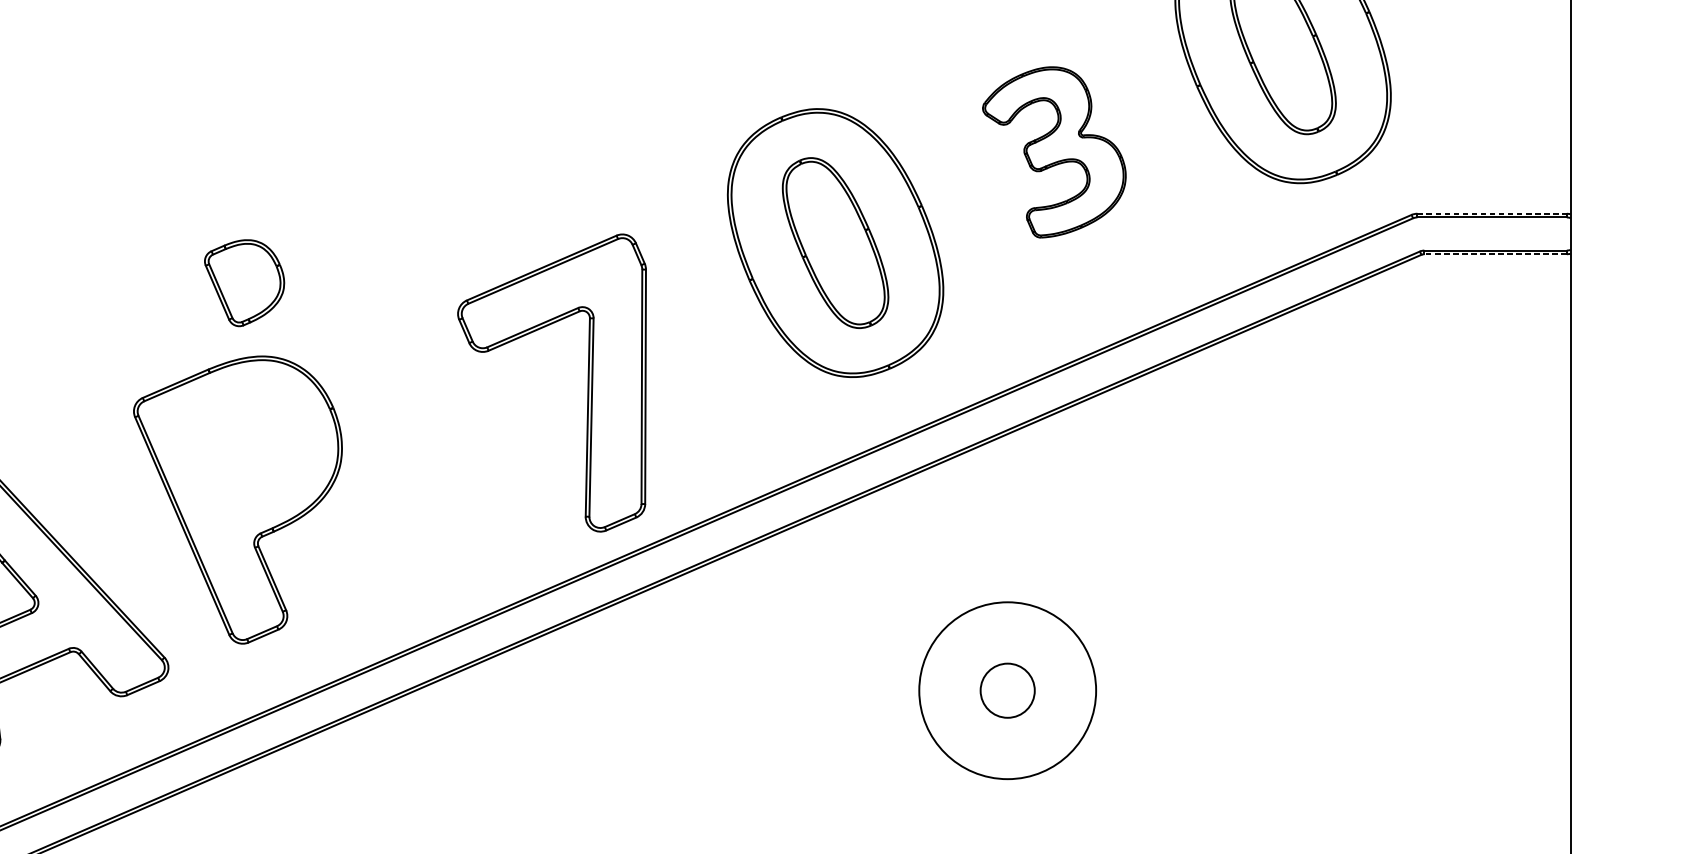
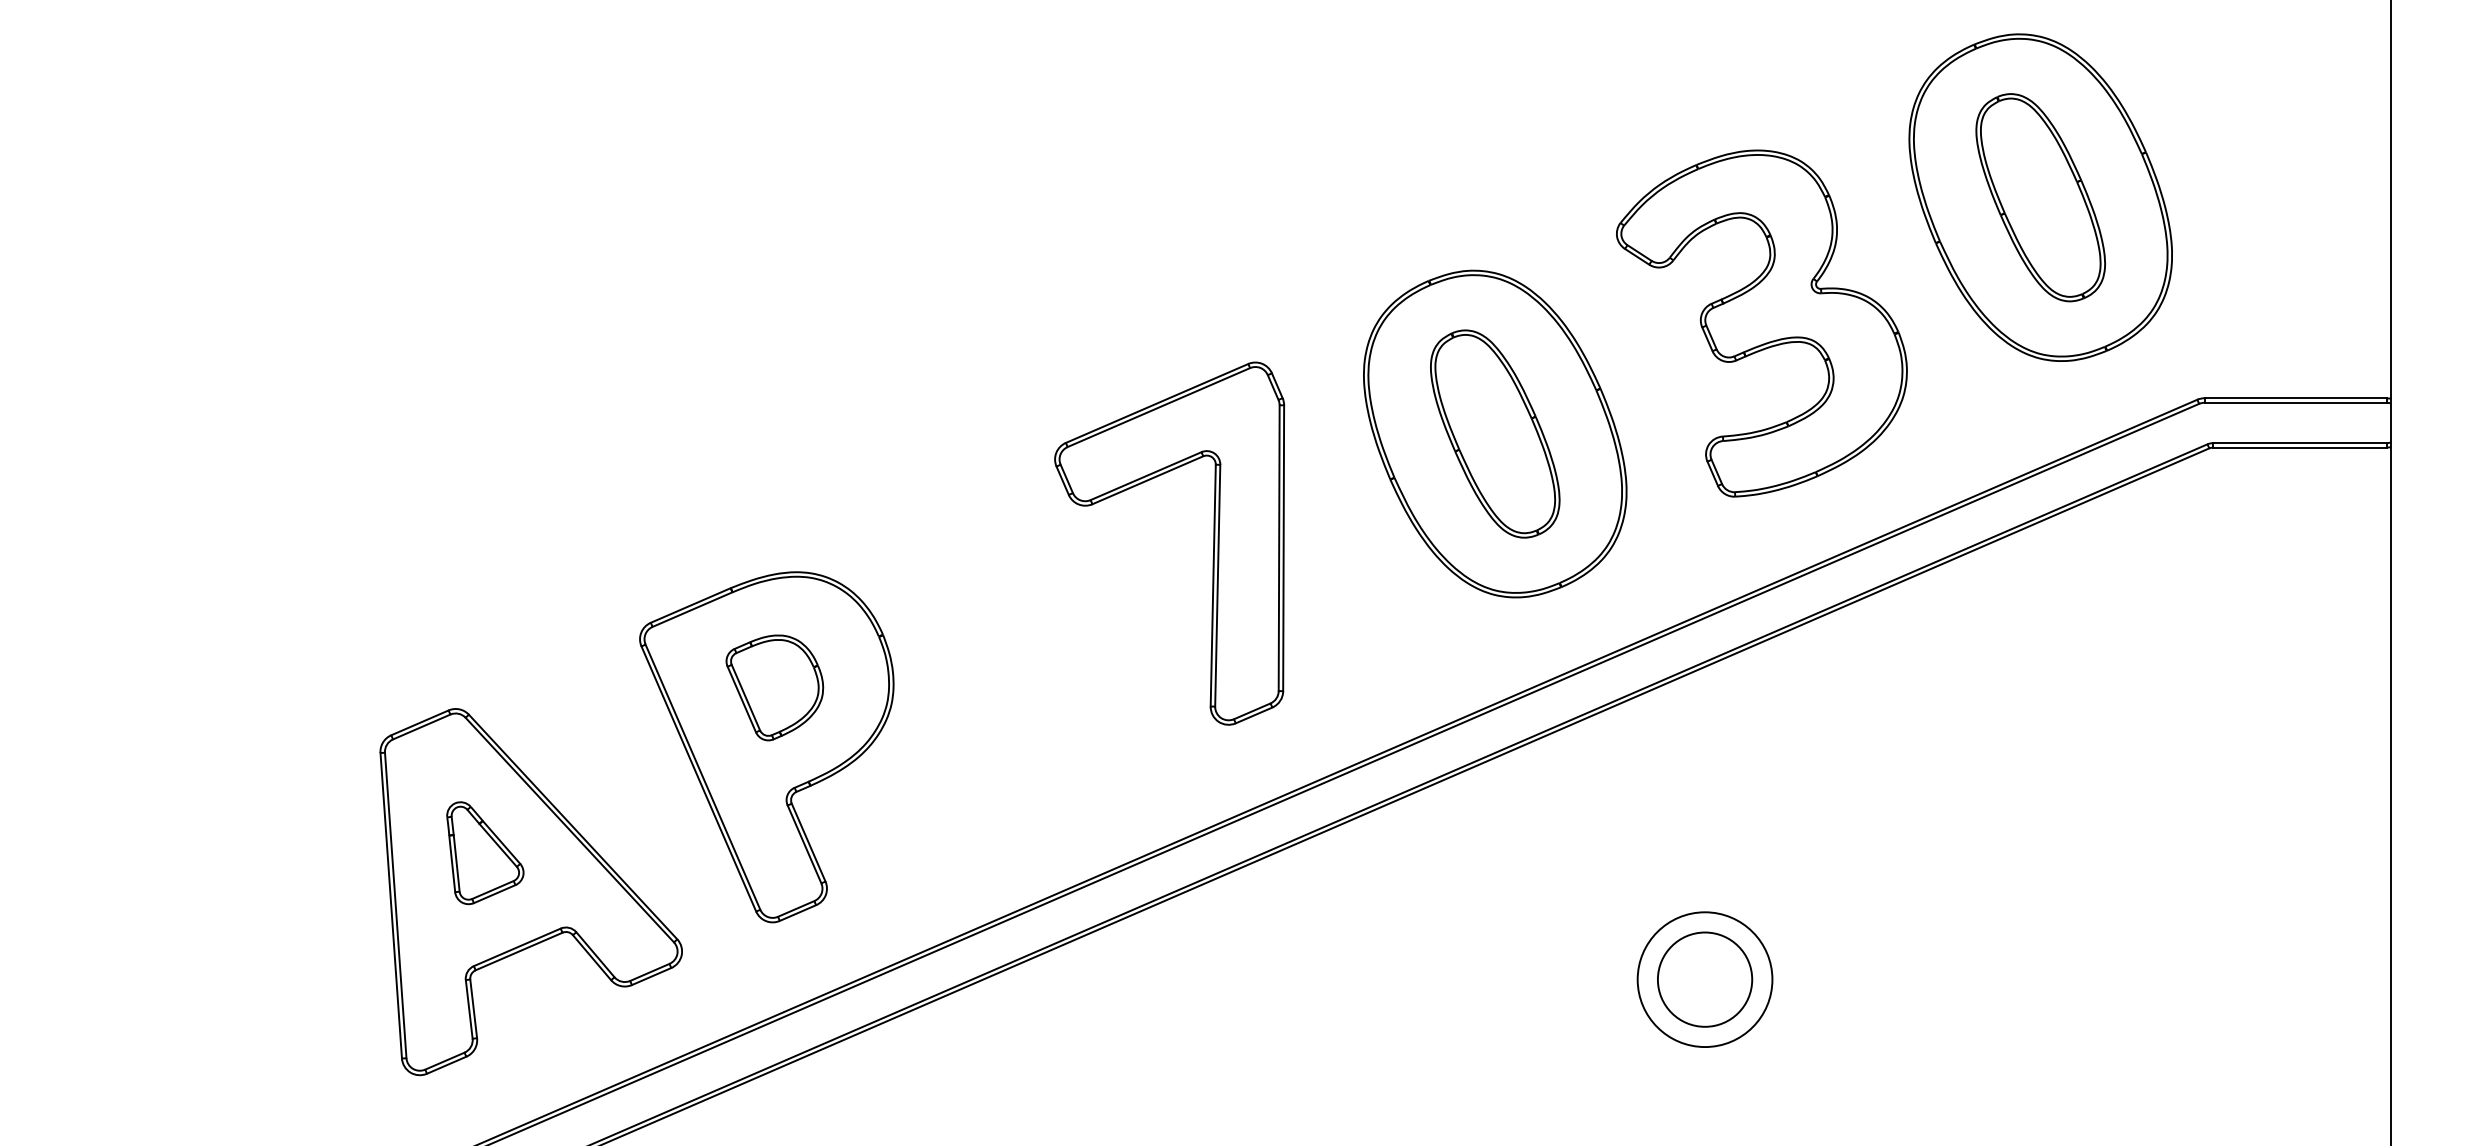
part: (1054, 152) -> (1761, 323), size x1.67
line: (1492, 213) -> (2296, 398), dashed -> solid
line: (1495, 254) -> (2299, 447), dashed -> solid
part: (244, 282) -> (774, 687), moved
part: (588, 382) -> (1213, 543), moved
circle: (1007, 690) -> (1704, 979), size x0.62
circle: (1007, 690) -> (1704, 979), size x1.43

